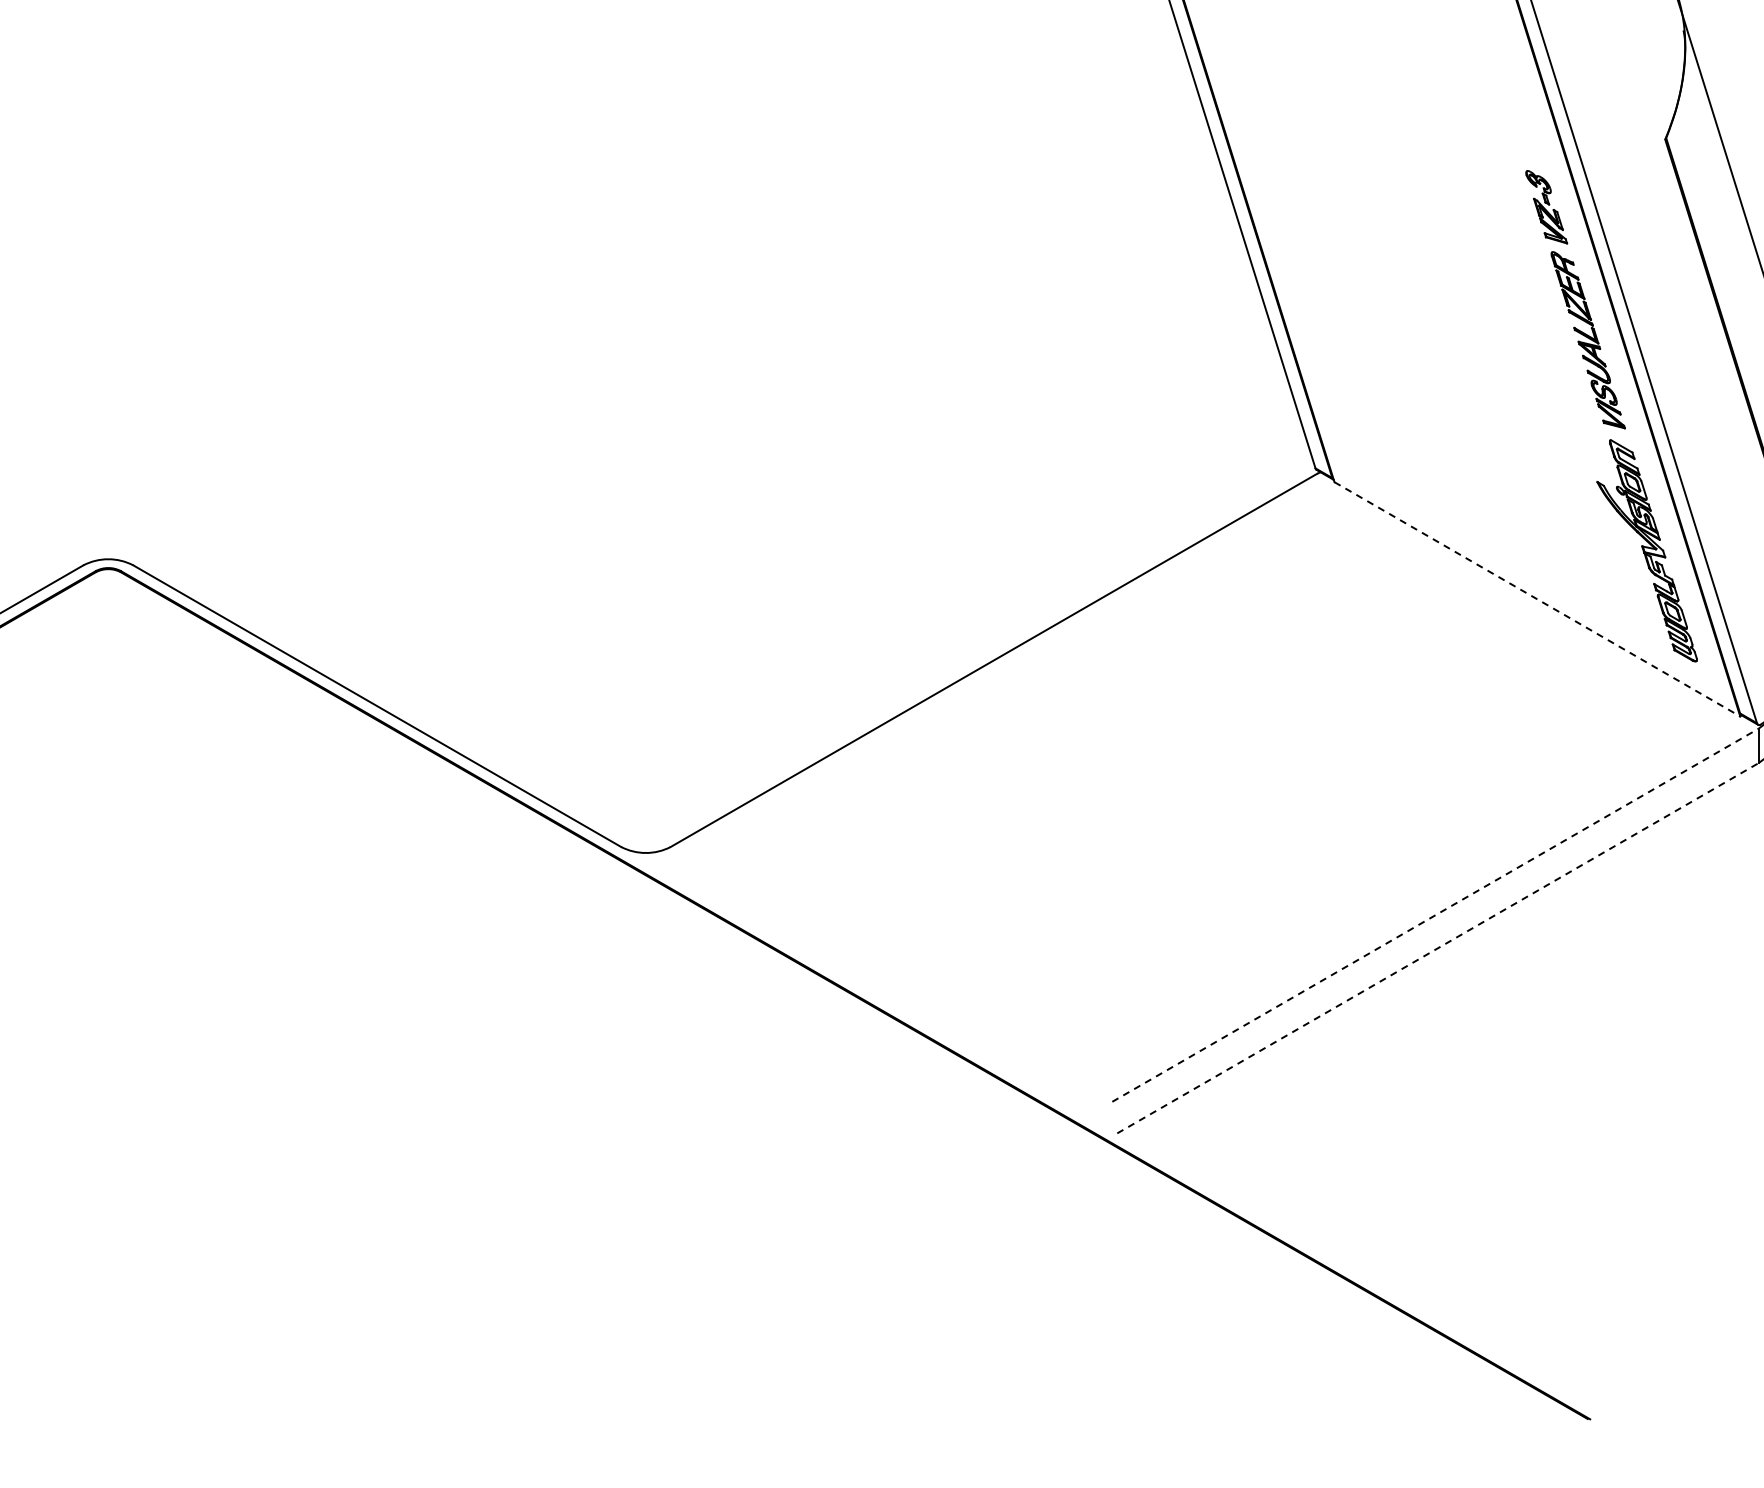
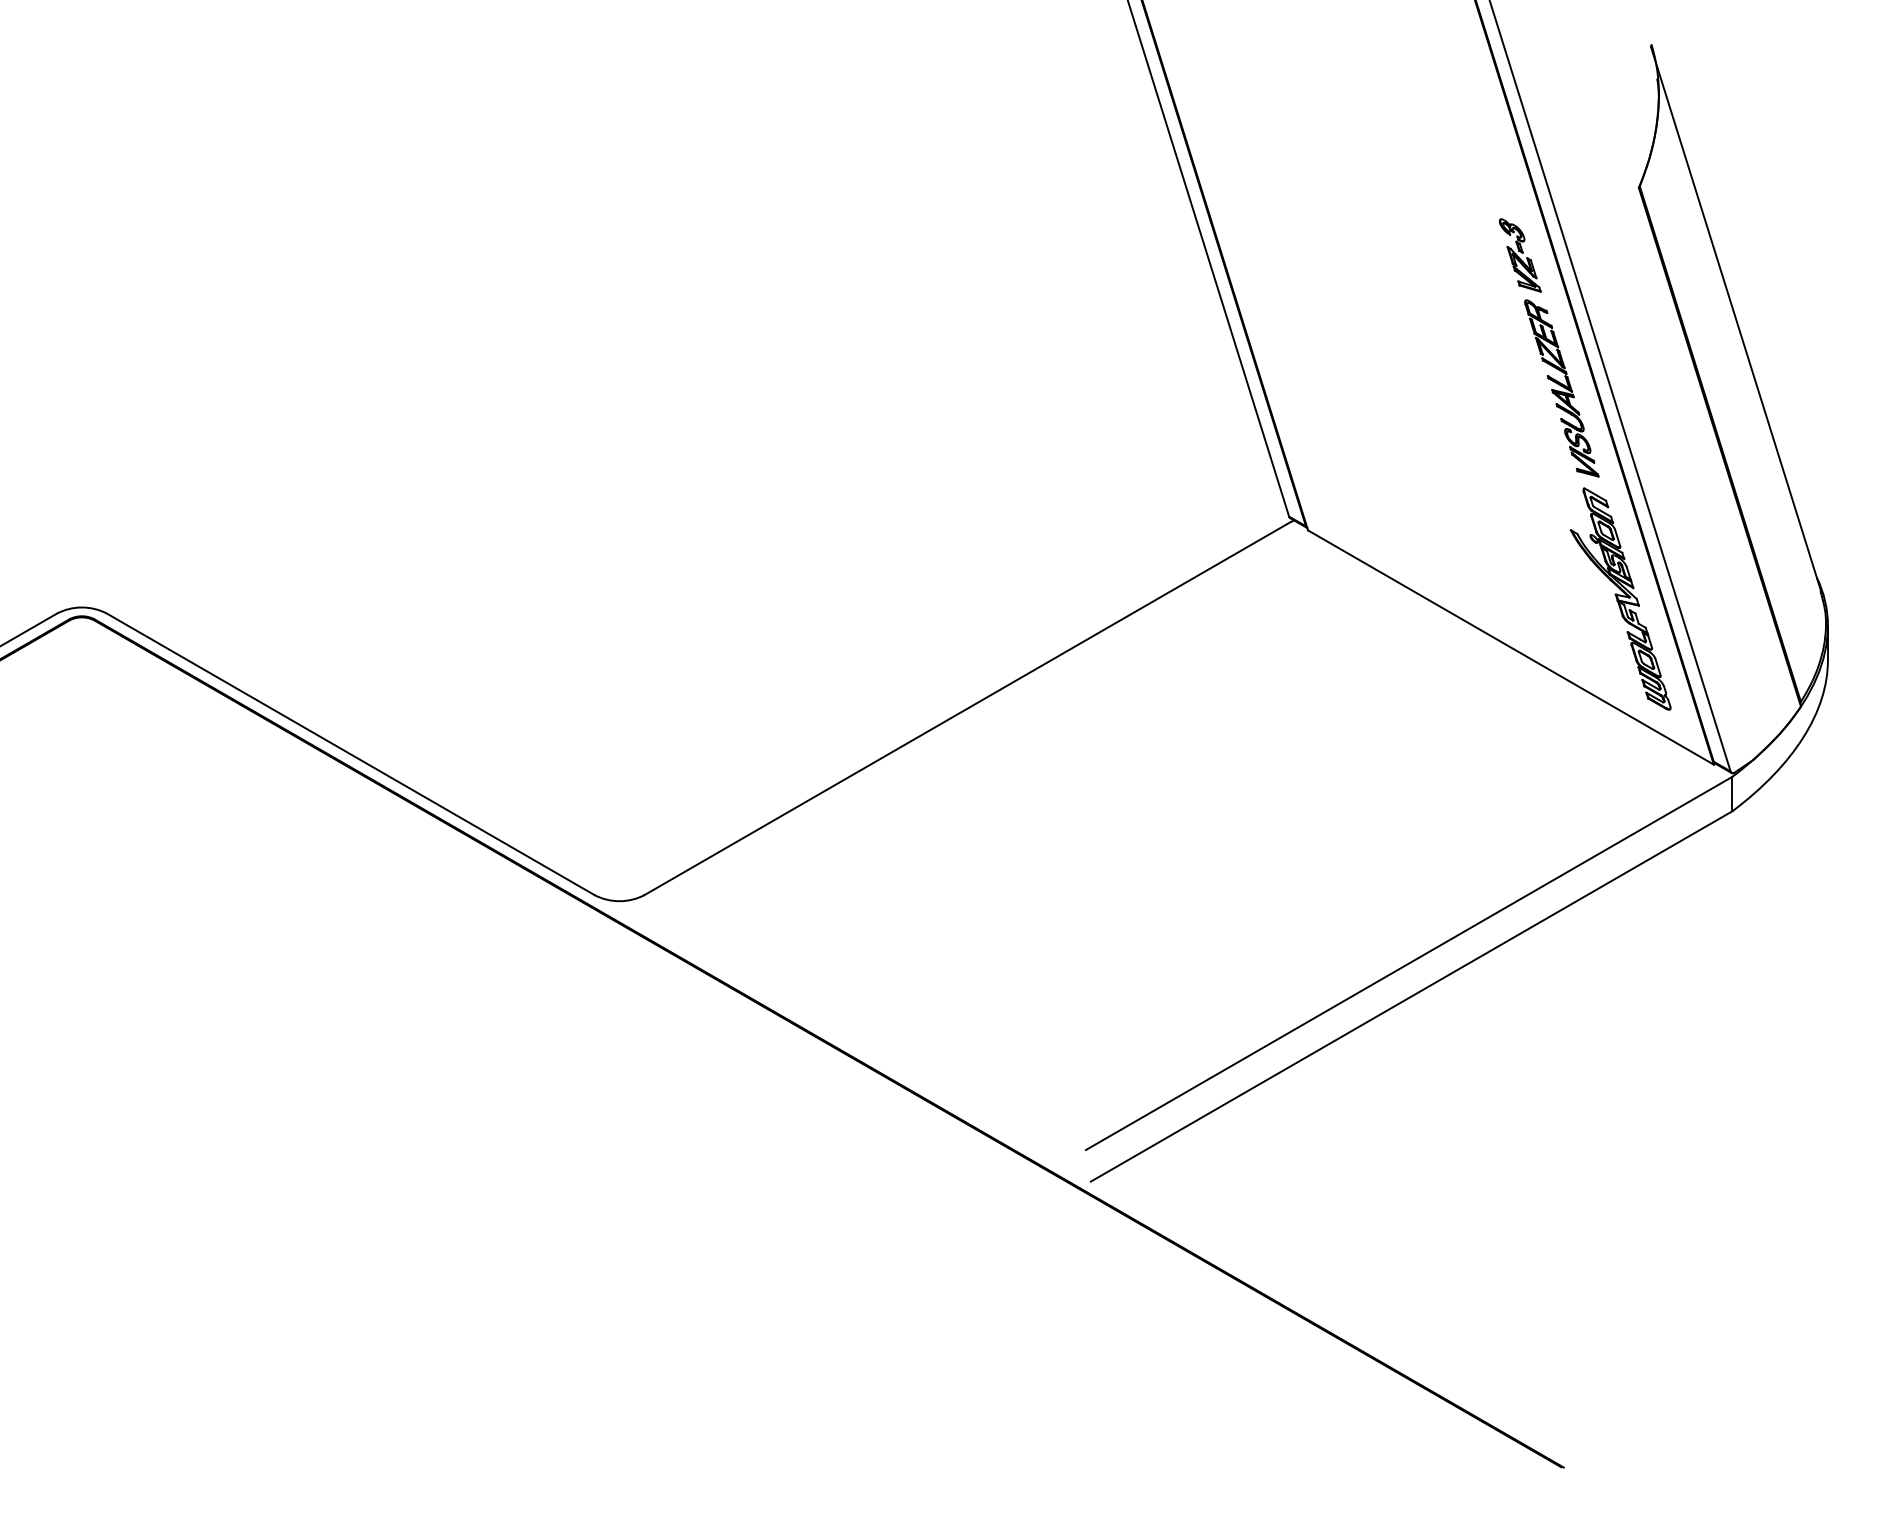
line: (1537, 599) -> (1511, 647), dashed -> solid
line: (1435, 915) -> (1409, 963), dashed -> solid
line: (1438, 948) -> (1412, 996), dashed -> solid

